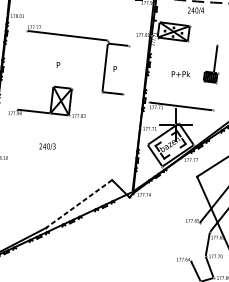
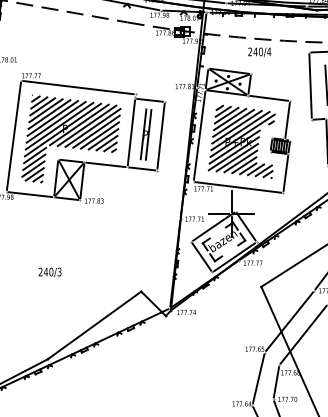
line: (202, 42) -> (268, 97), added
hatch: (115, 68) -> (145, 134), added
line: (21, 69) -> (13, 135), added
line: (153, 69) -> (199, 135), added
line: (125, 70) -> (160, 136), added
hatch: (62, 71) -> (71, 138), added
hatch: (183, 73) -> (241, 141), added
line: (86, 90) -> (105, 164), added
line: (214, 96) -> (285, 173), added
text: (47, 146) -> (49, 272), moved
line: (79, 204) -> (94, 325), dashed -> solid
line: (195, 241) -> (258, 378), added

